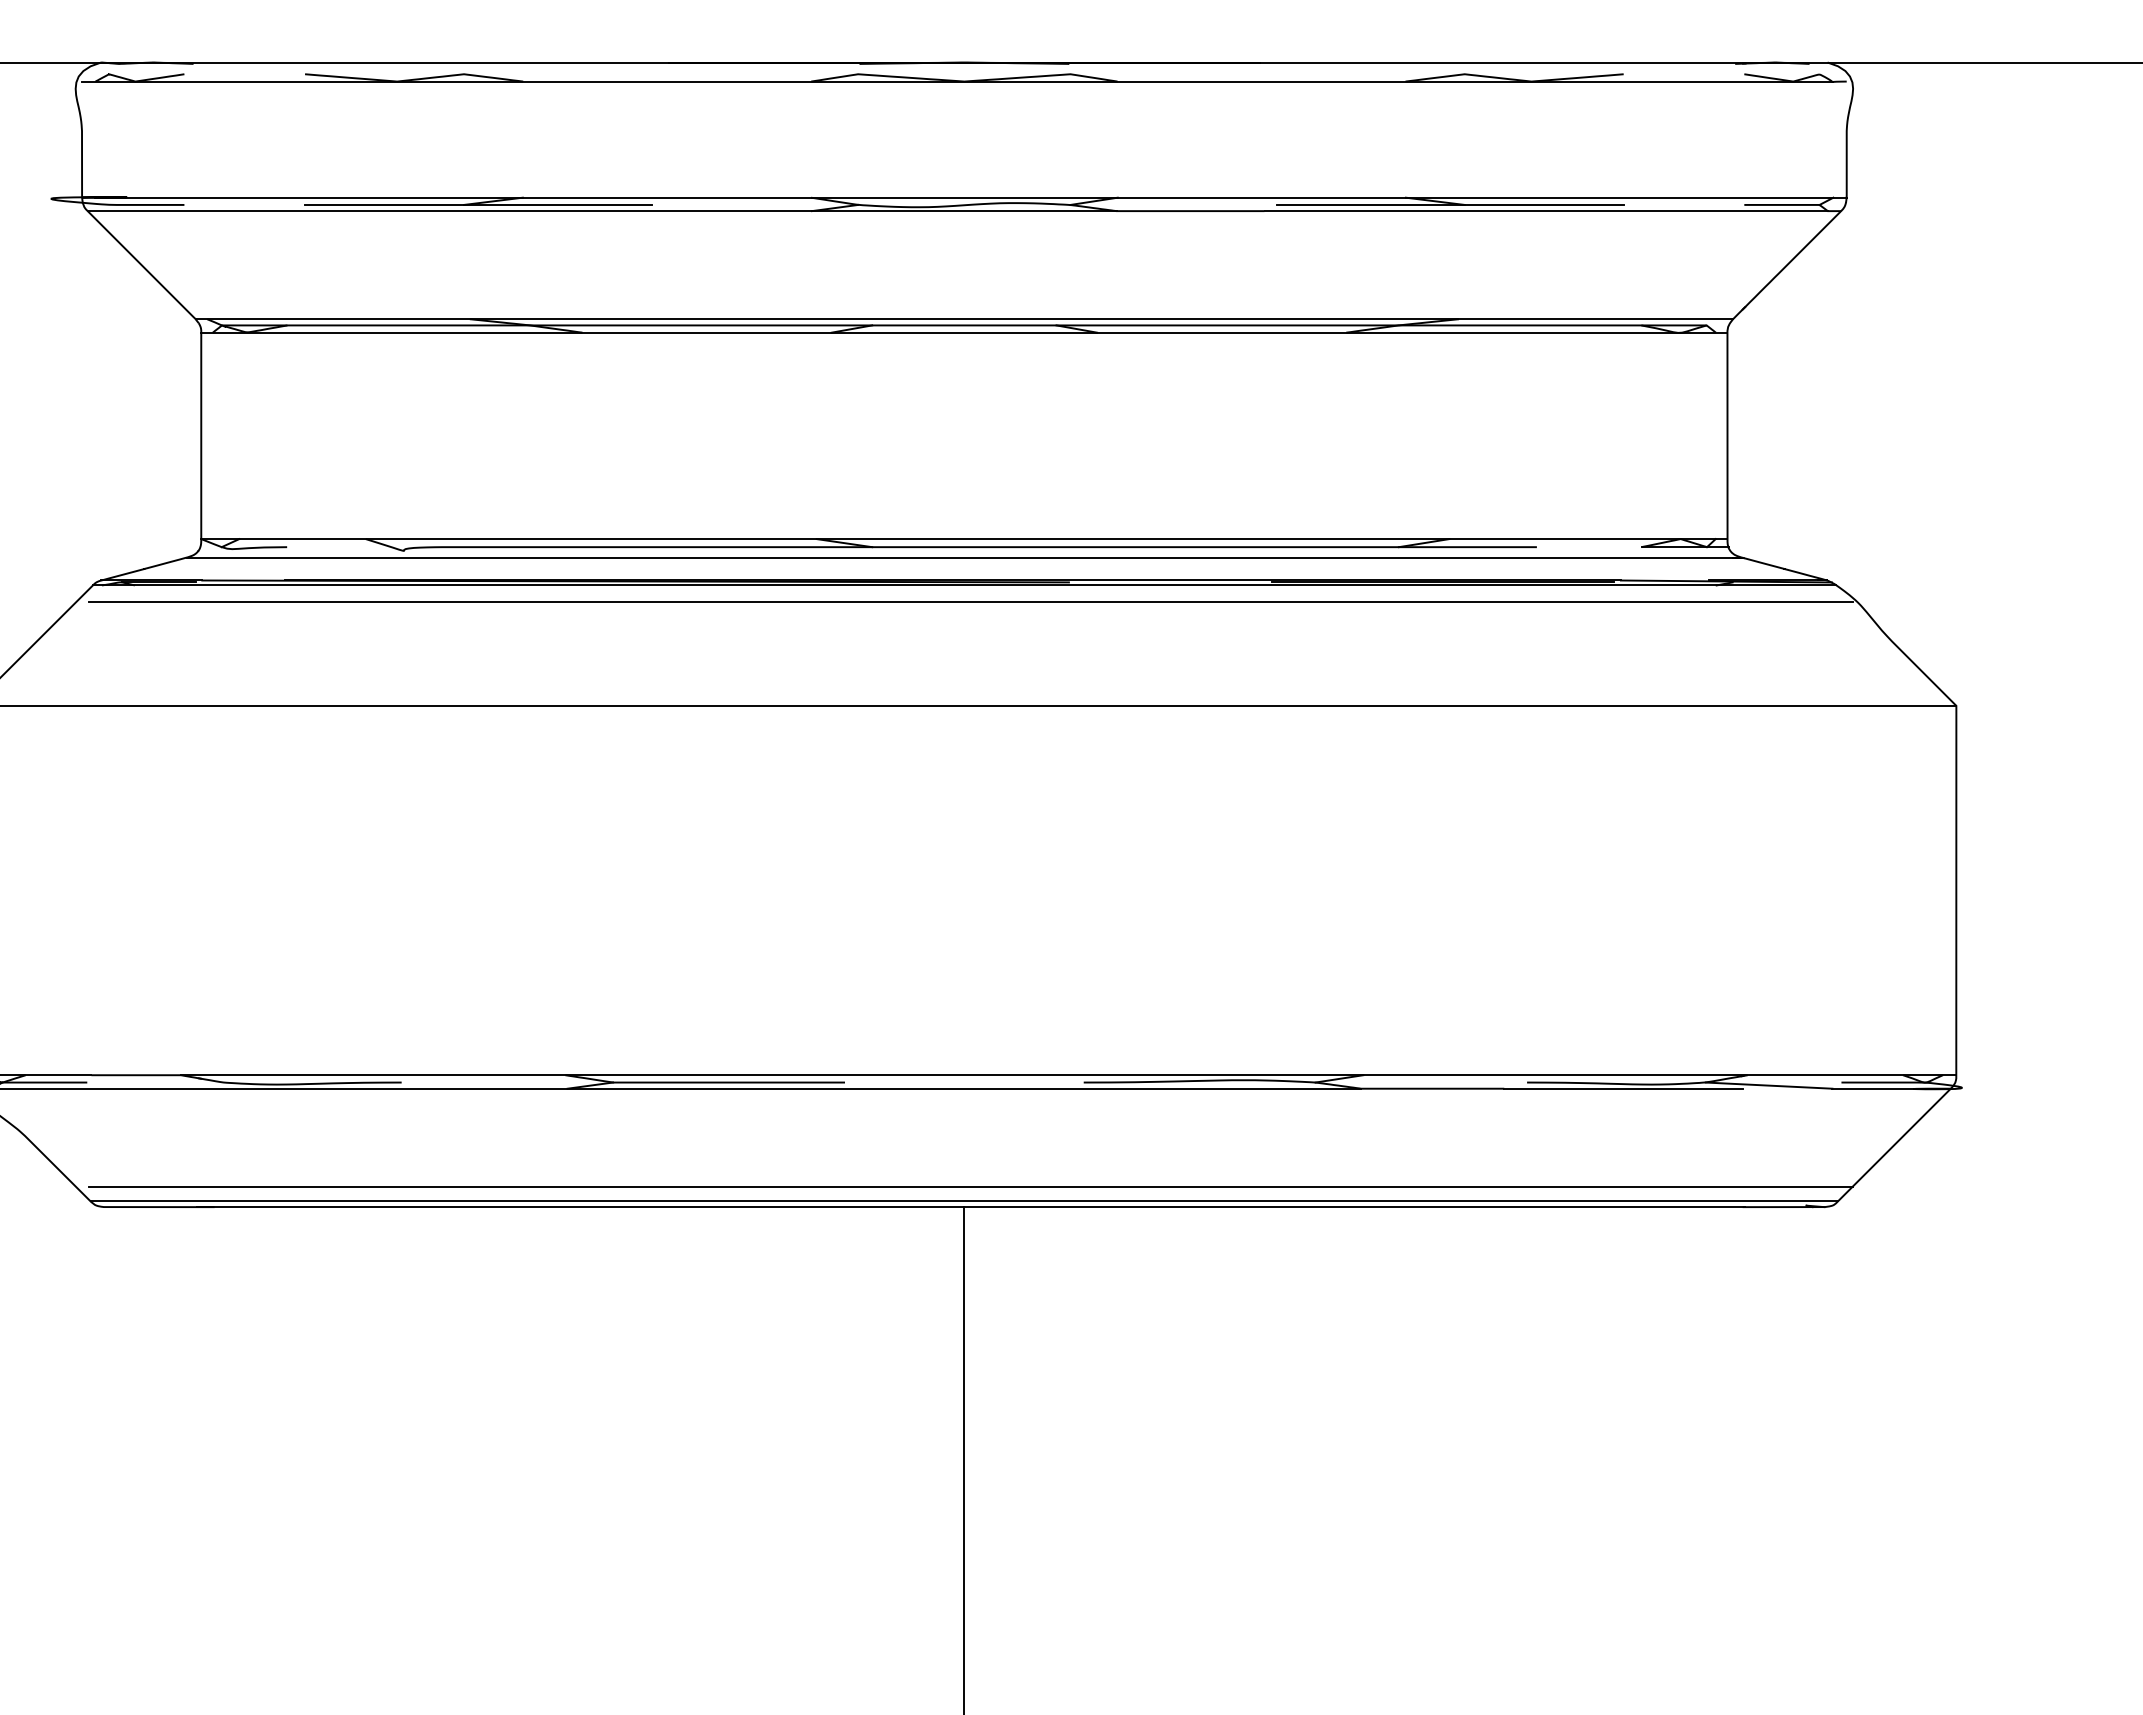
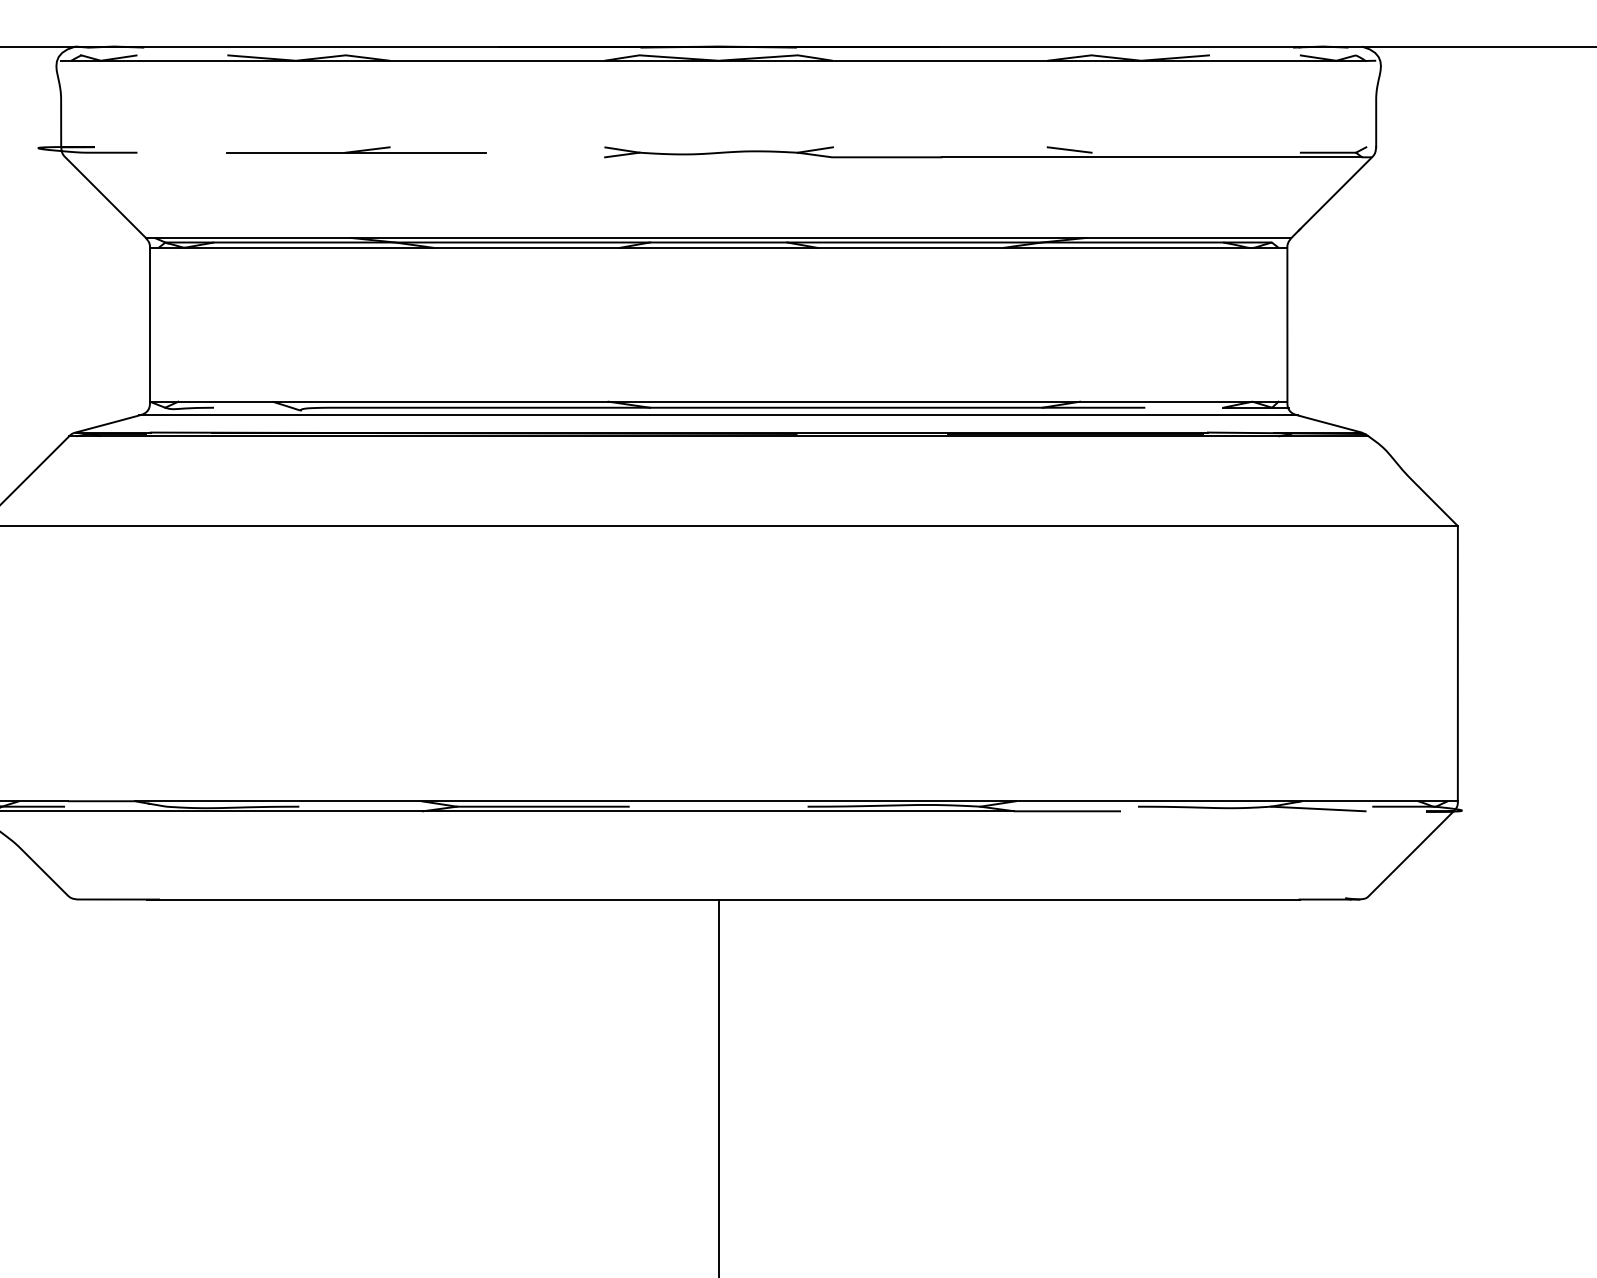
line: (970, 197) -> (723, 147), removed
line: (1449, 204) -> (1080, 152), removed
line: (601, 211) -> (448, 157), removed
line: (970, 602) -> (723, 448), removed
line: (1623, 1088) -> (1209, 811), removed
line: (1884, 1088) -> (1404, 811), removed
line: (970, 1186) -> (723, 884), removed
line: (963, 1201) -> (718, 895), removed

